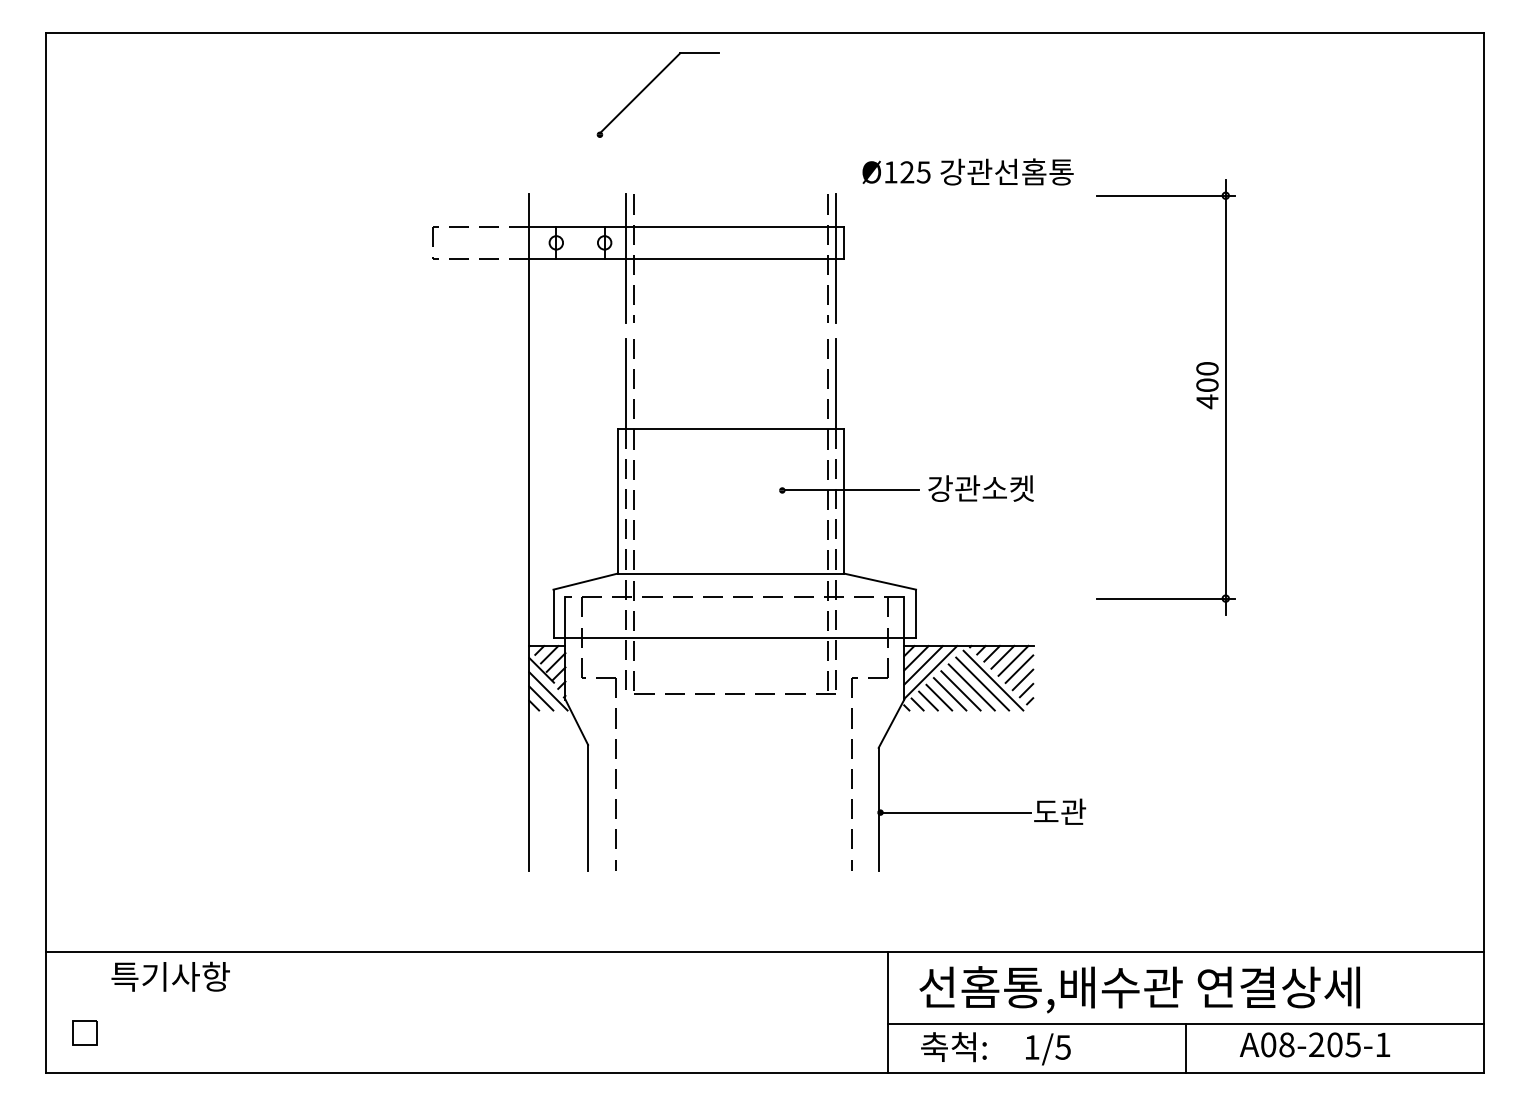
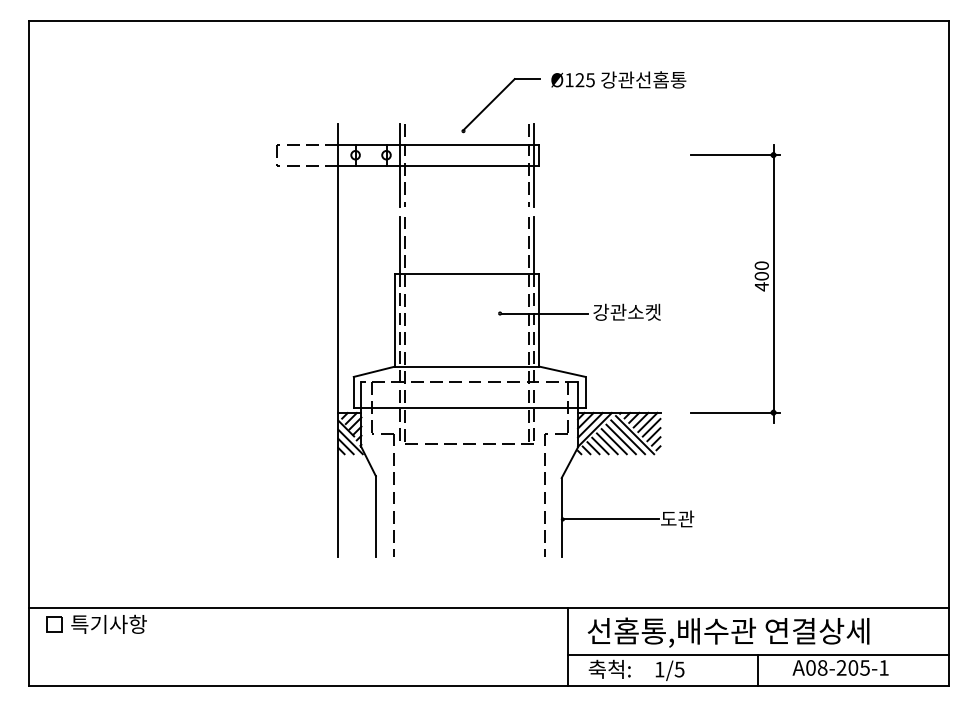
part: (650, 85) -> (495, 99), moved
text: (967, 171) -> (618, 79), moved
part: (1197, 398) -> (755, 284), moved
part: (85, 1033) -> (54, 624), moved

